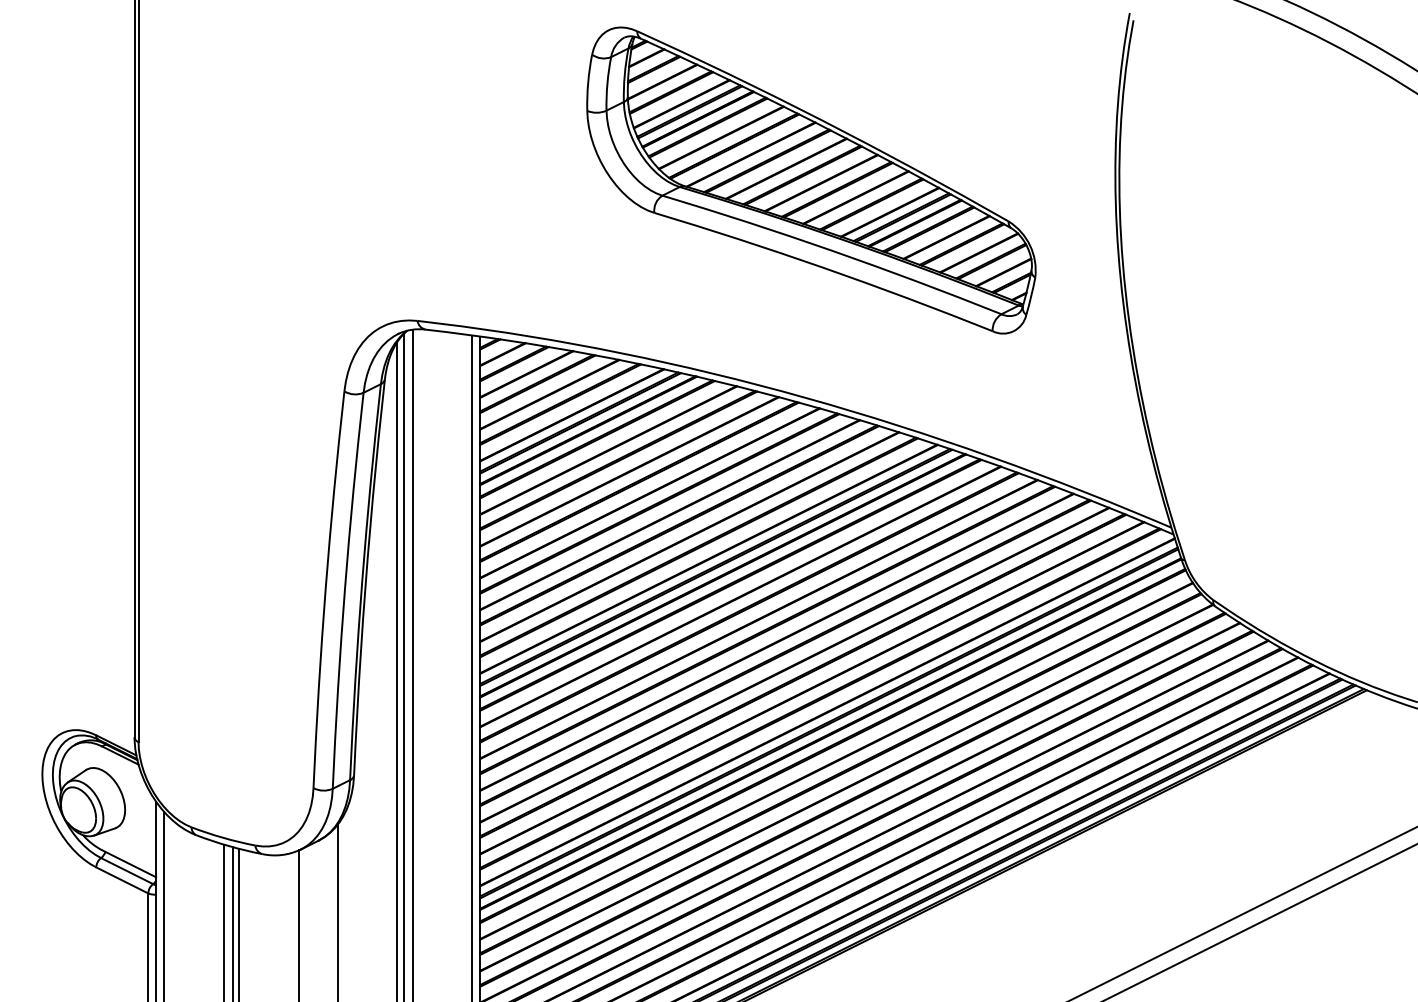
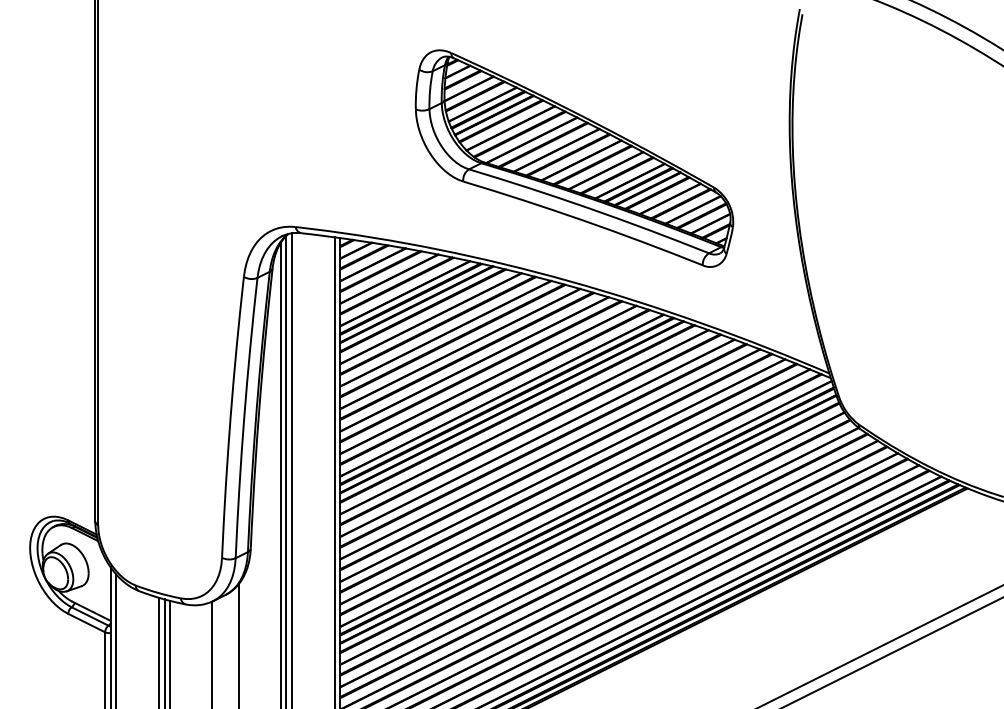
part: (811, 180) -> (574, 158), moved

